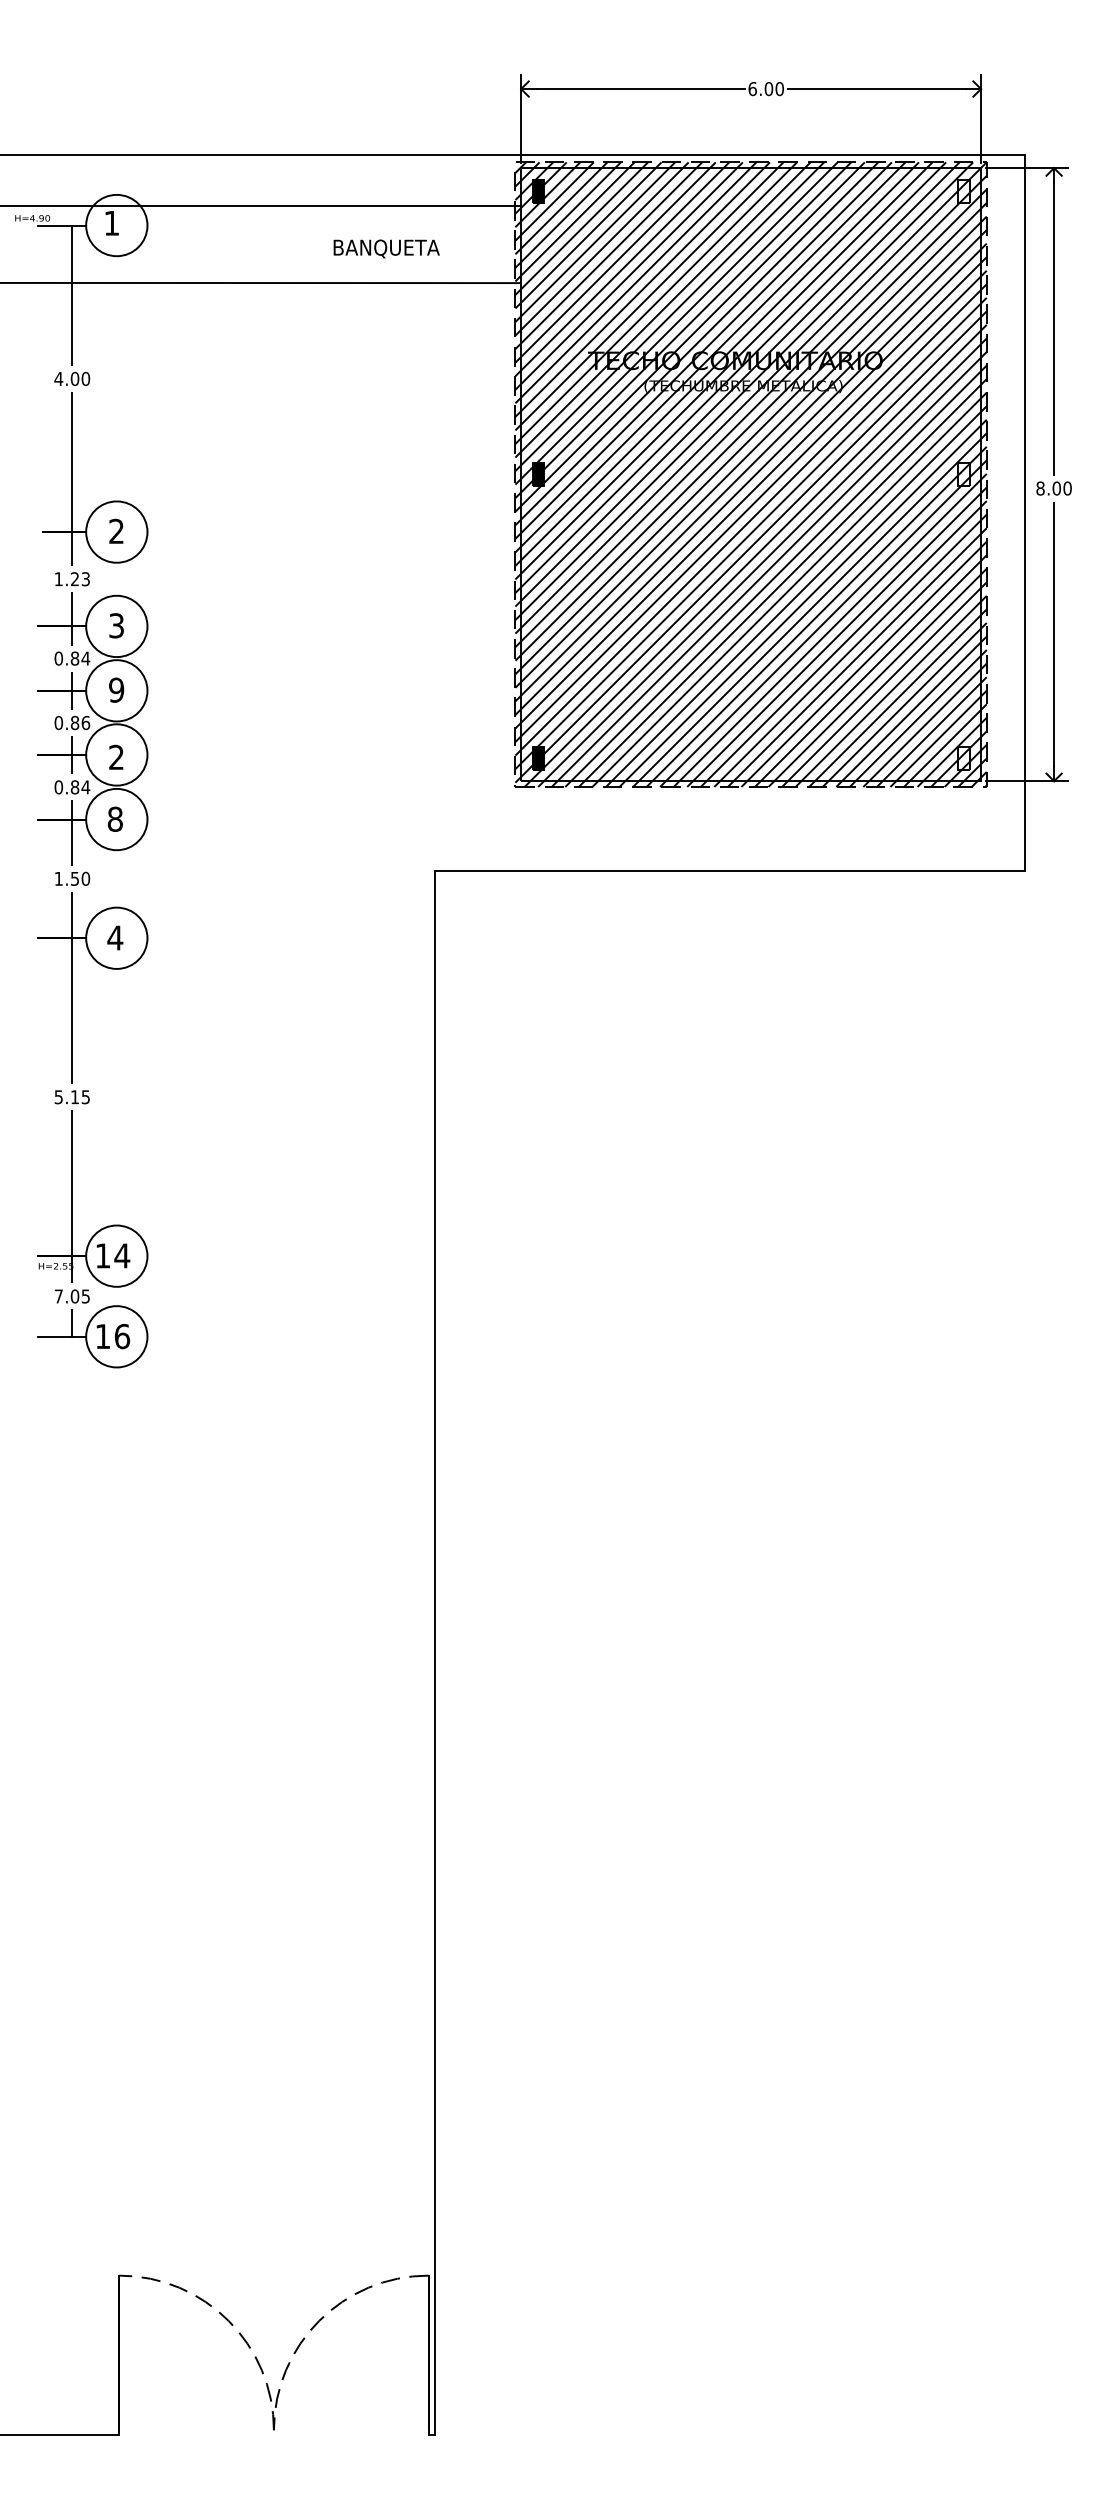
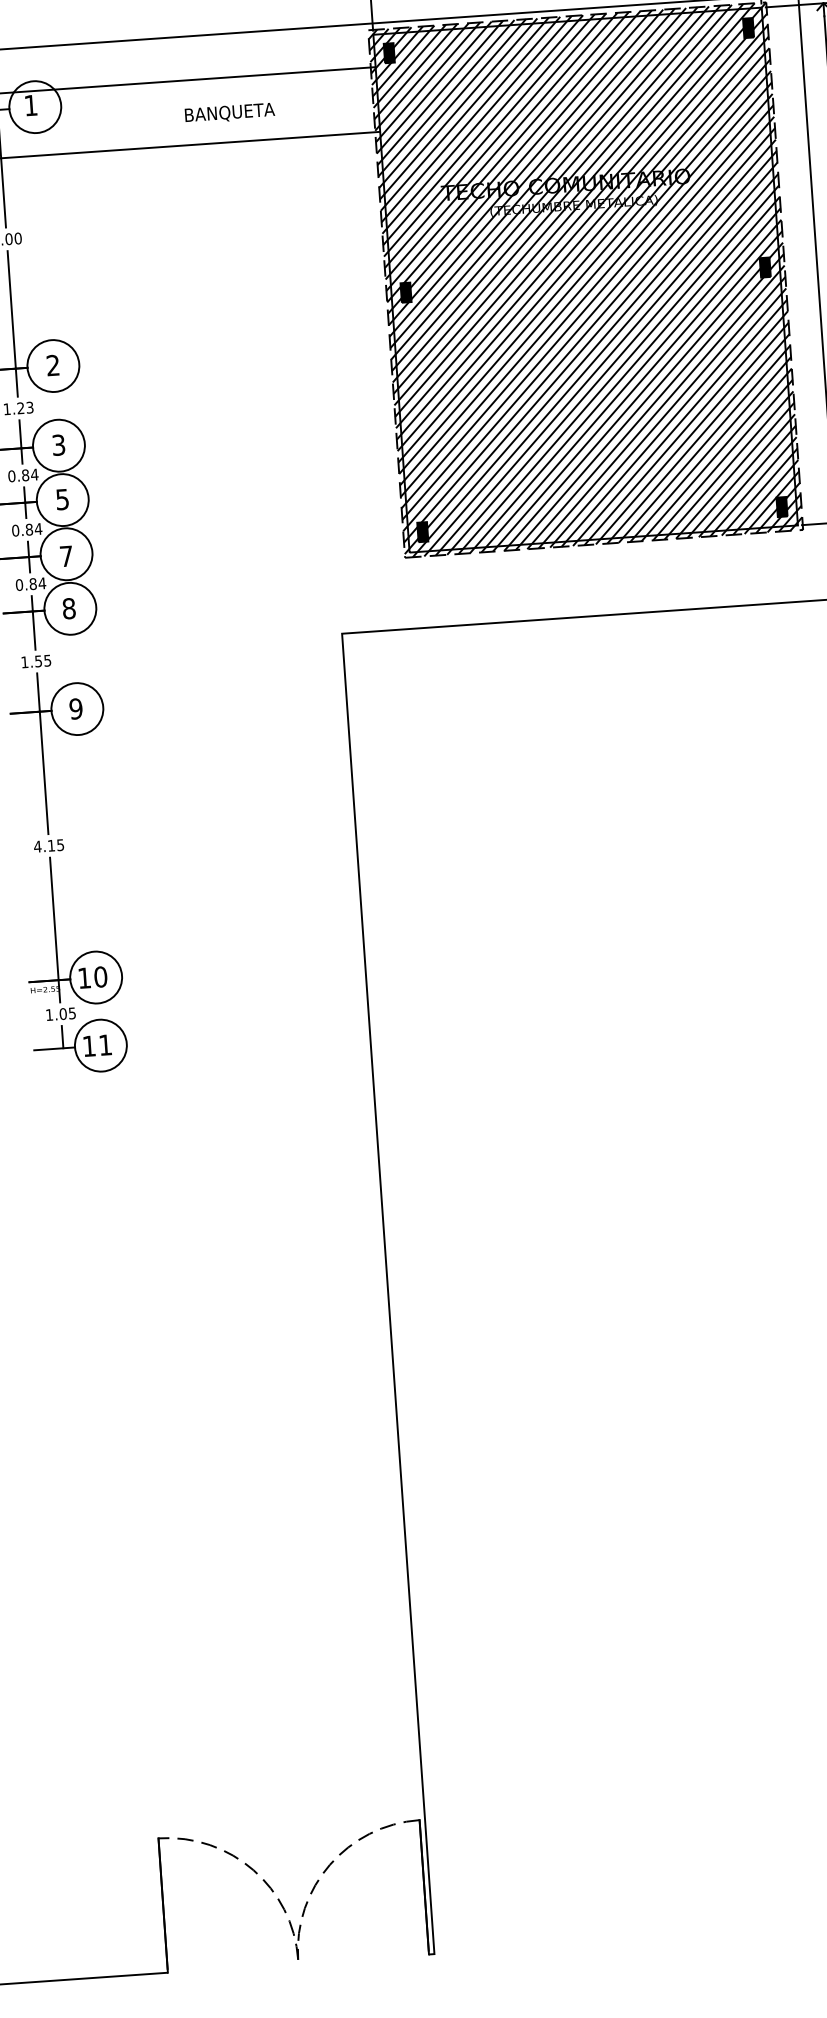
fill: (963, 190) -> (748, 27), added
text: (386, 248) -> (229, 113), moved
fill: (963, 474) -> (765, 267), added
text: (116, 689) -> (62, 498), 9 -> 5
text: (85, 722) -> (38, 528), 0.86 -> 0.84
text: (116, 756) -> (66, 555), 2 -> 7
fill: (963, 757) -> (781, 506), added
text: (85, 878) -> (47, 660), 1.50 -> 1.55
text: (115, 937) -> (76, 708), 4 -> 9
text: (58, 1097) -> (37, 846), 5.15 -> 4.15
text: (122, 1255) -> (100, 976), 14 -> 10
text: (58, 1296) -> (49, 1015), 7.05 -> 1.05
text: (122, 1336) -> (105, 1045), 16 -> 11

